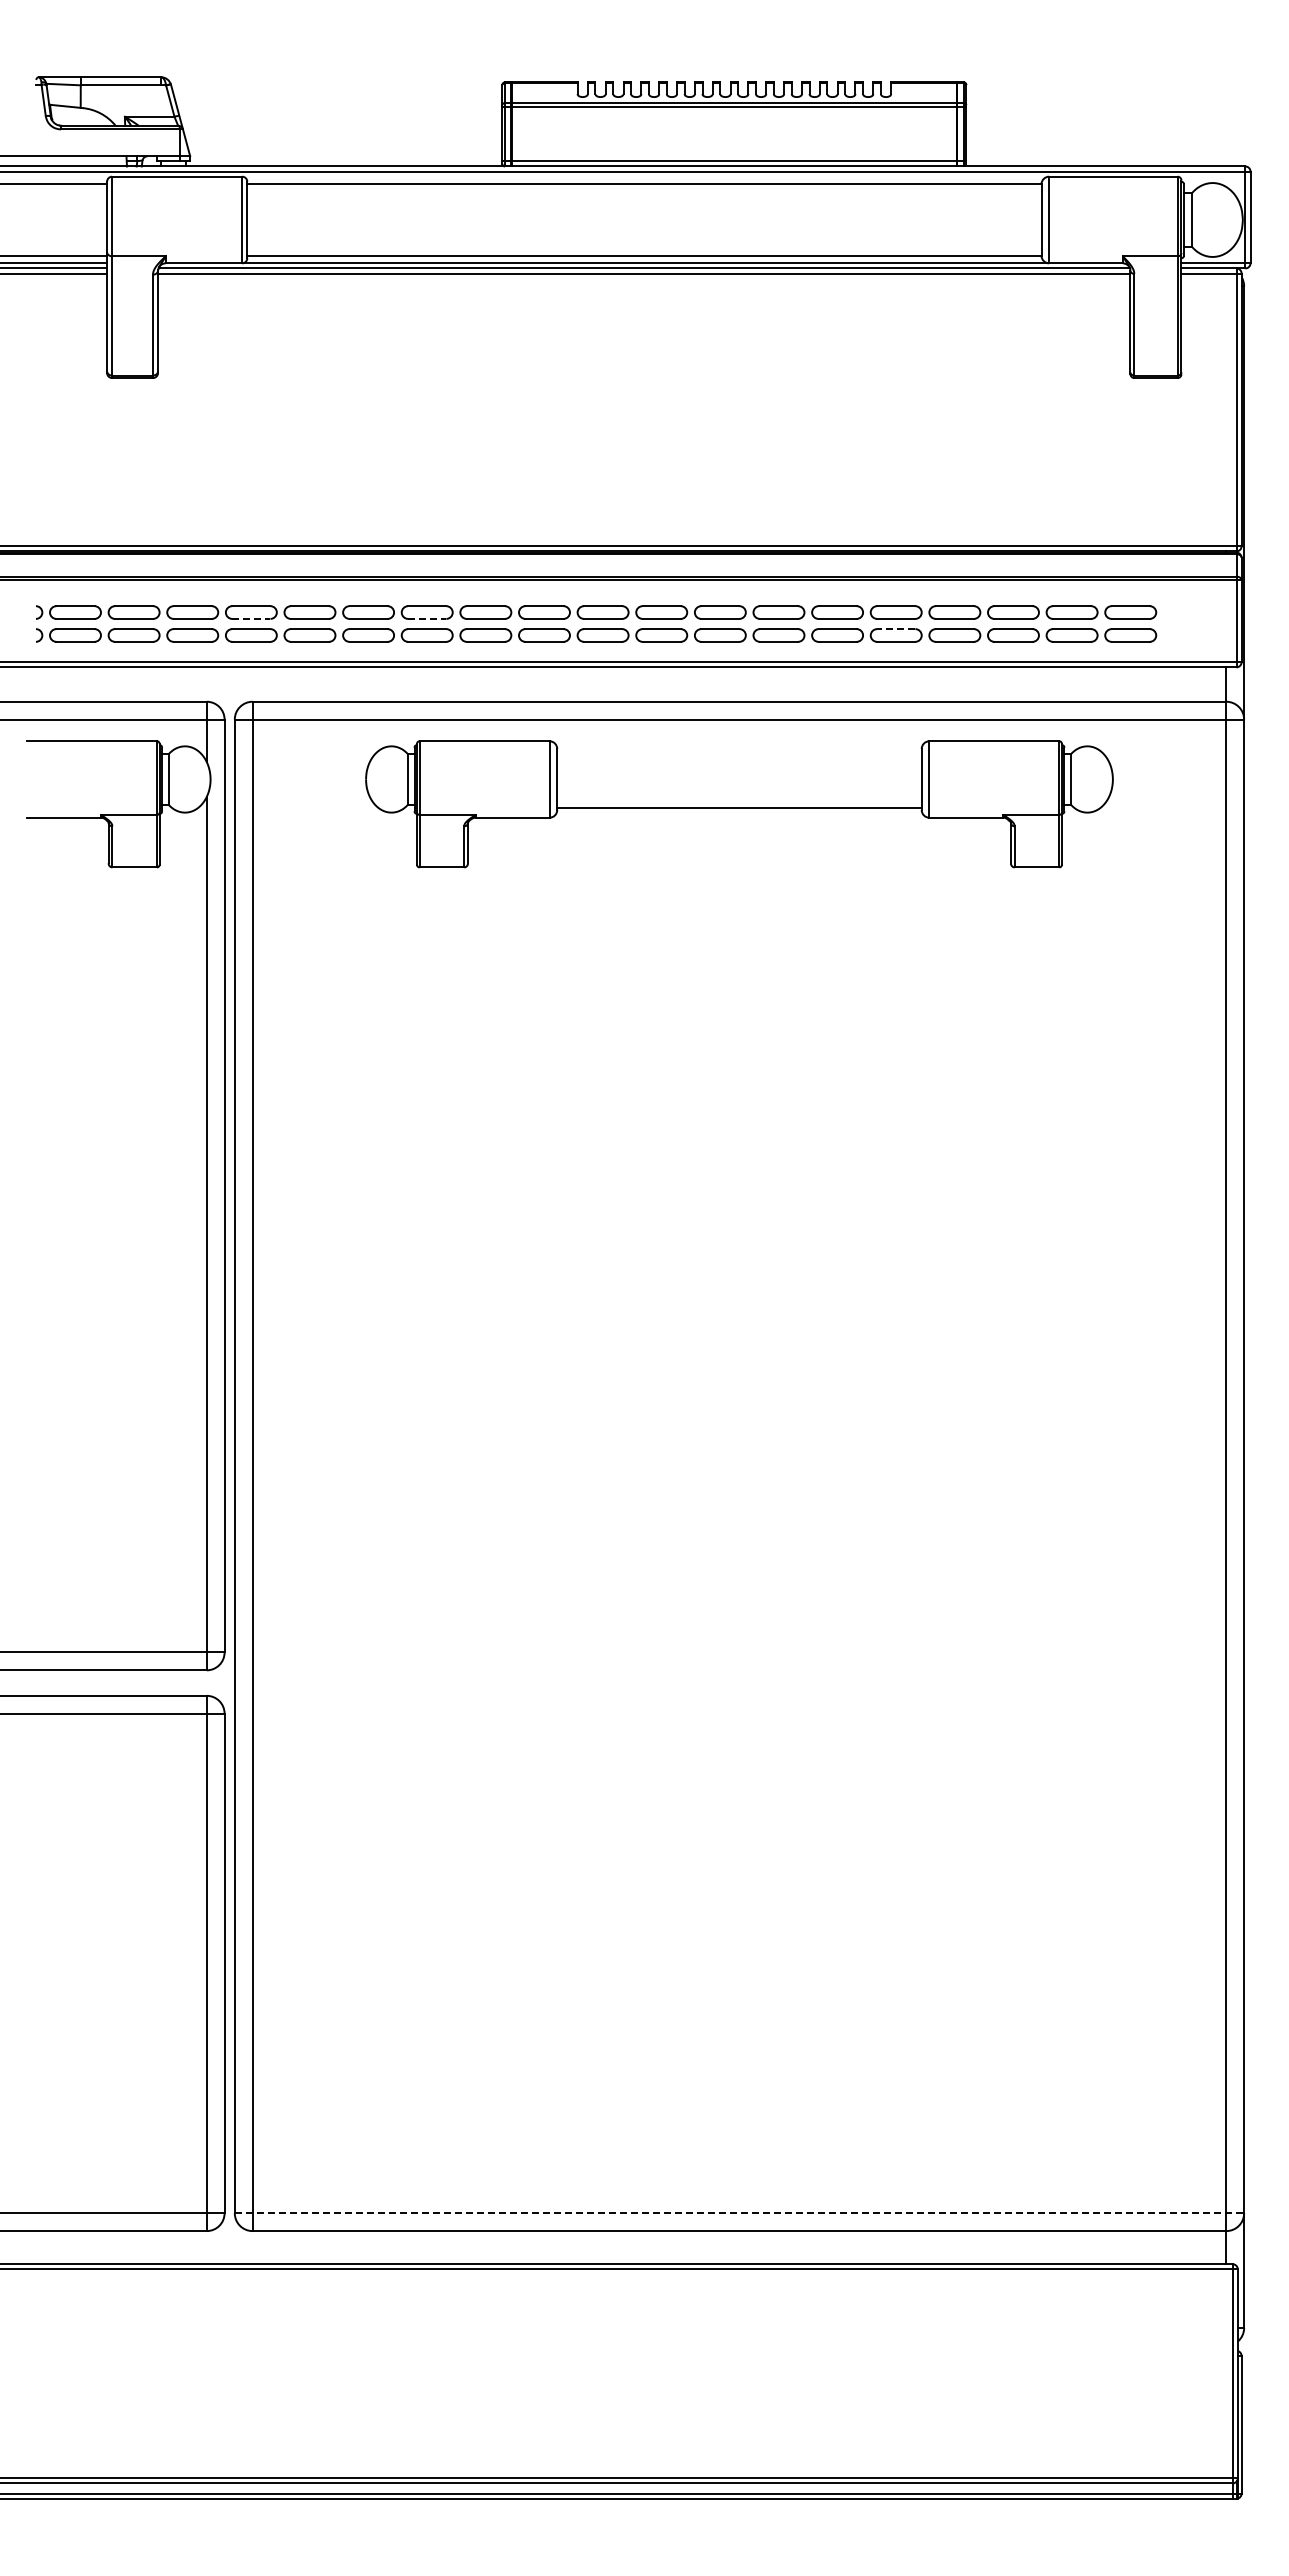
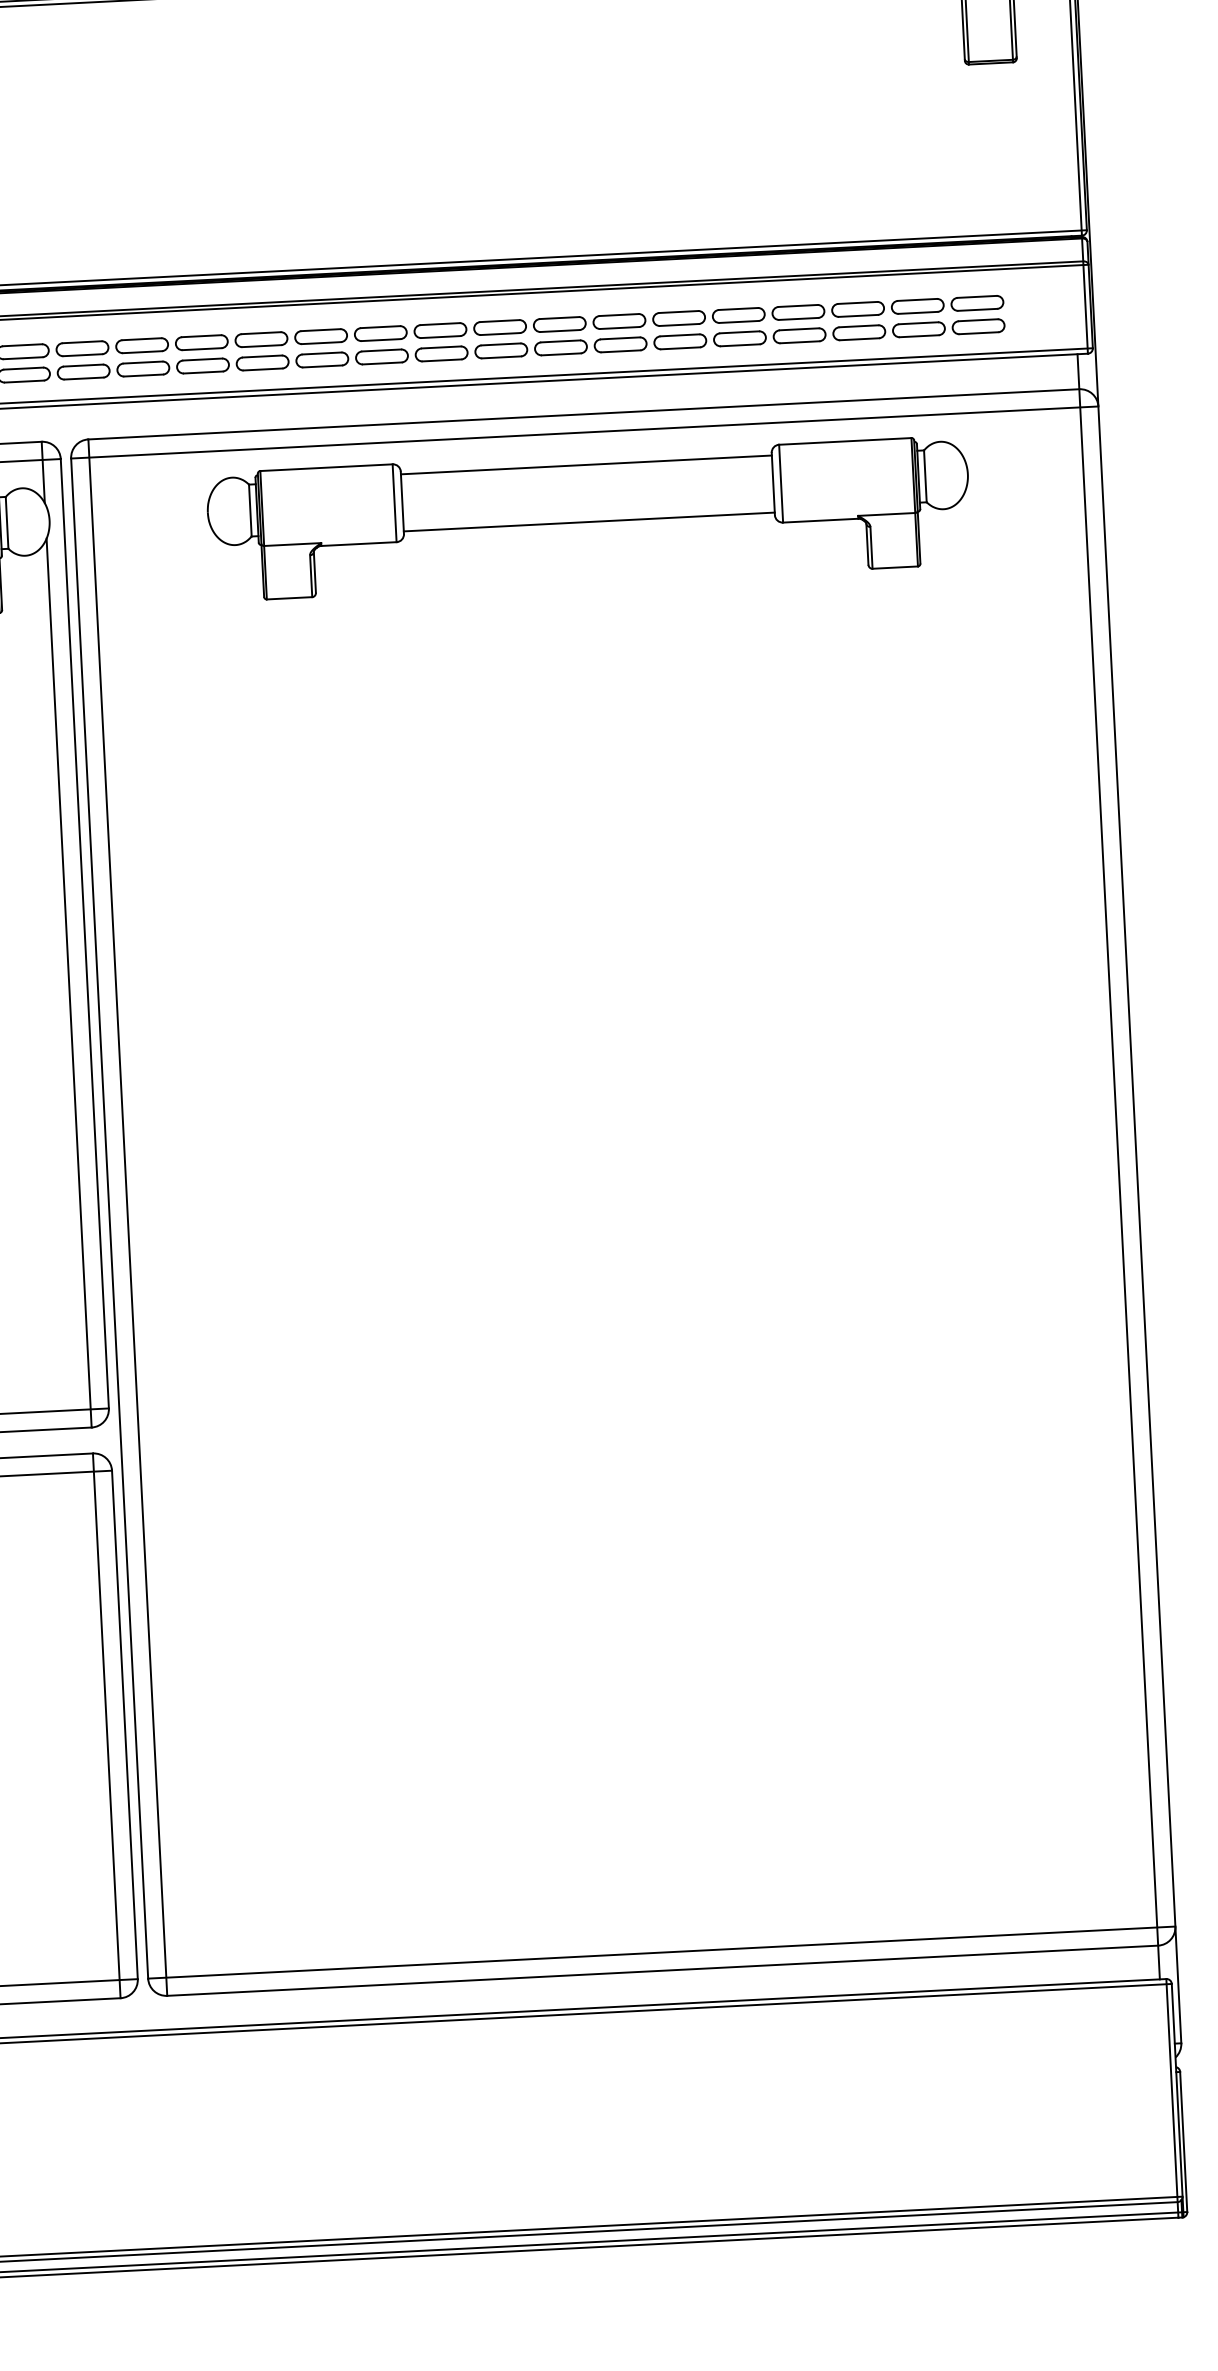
line: (251, 618) -> (82, 354), dashed -> solid
line: (427, 618) -> (262, 345), dashed -> solid
line: (895, 629) -> (738, 332), dashed -> solid
line: (739, 751) -> (586, 464), added
line: (739, 2213) -> (661, 1952), dashed -> solid

